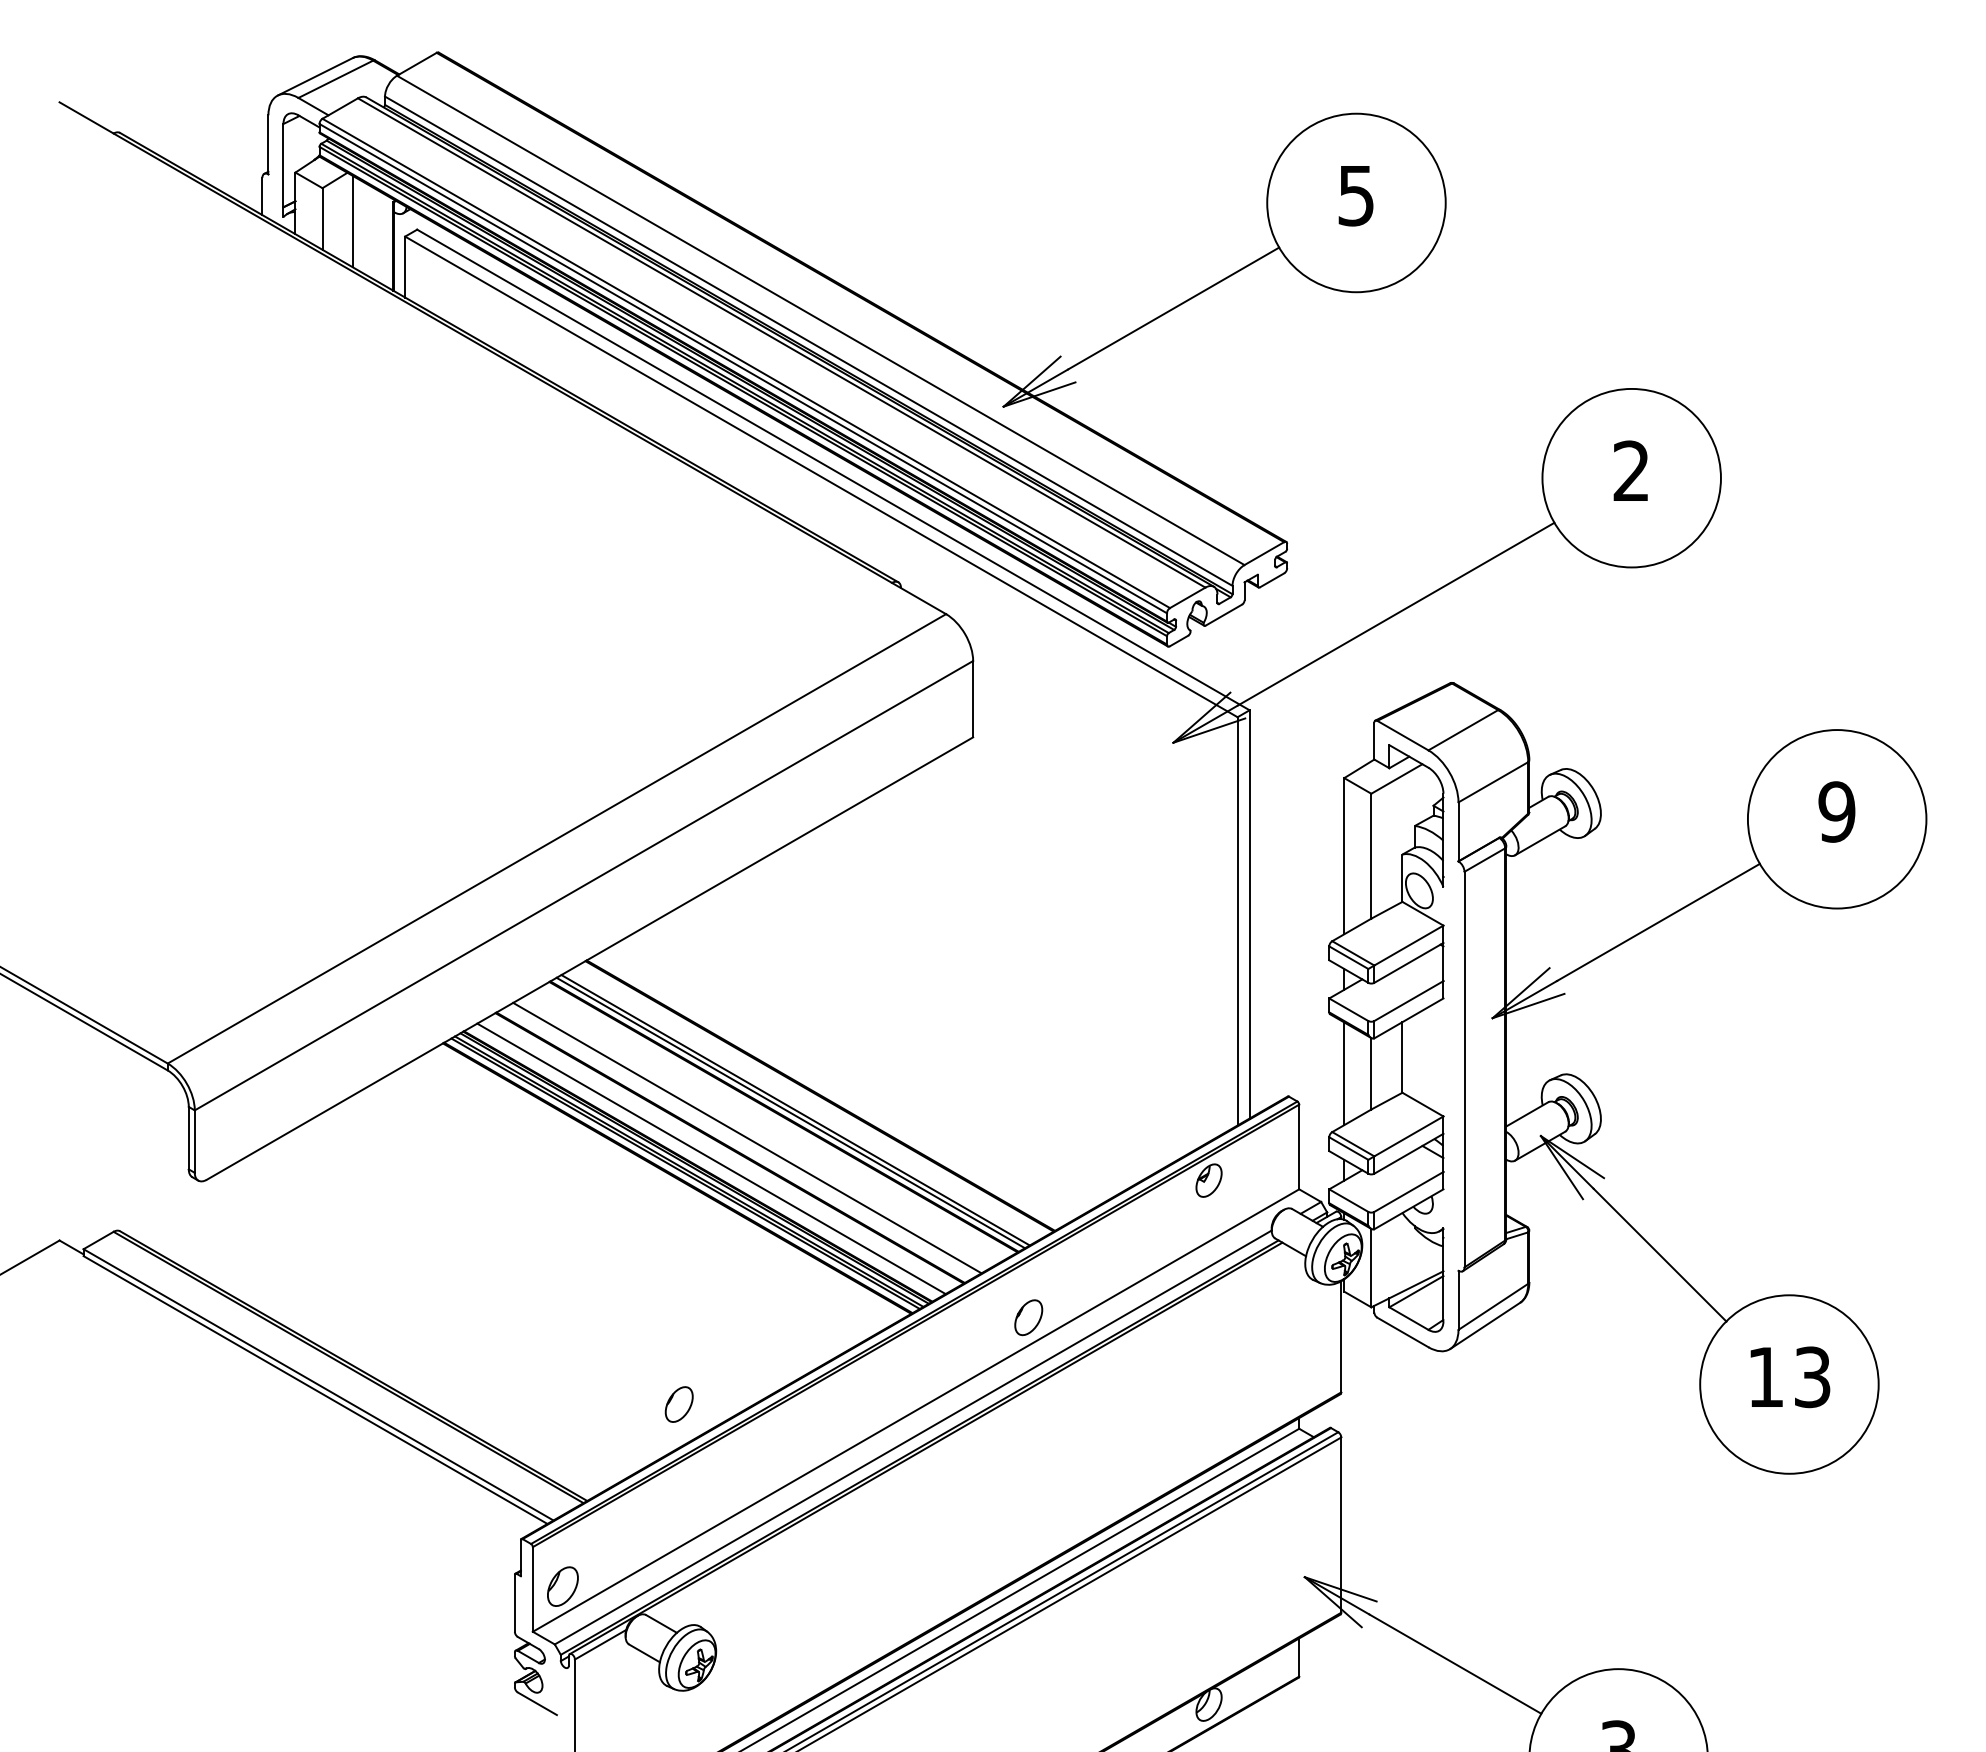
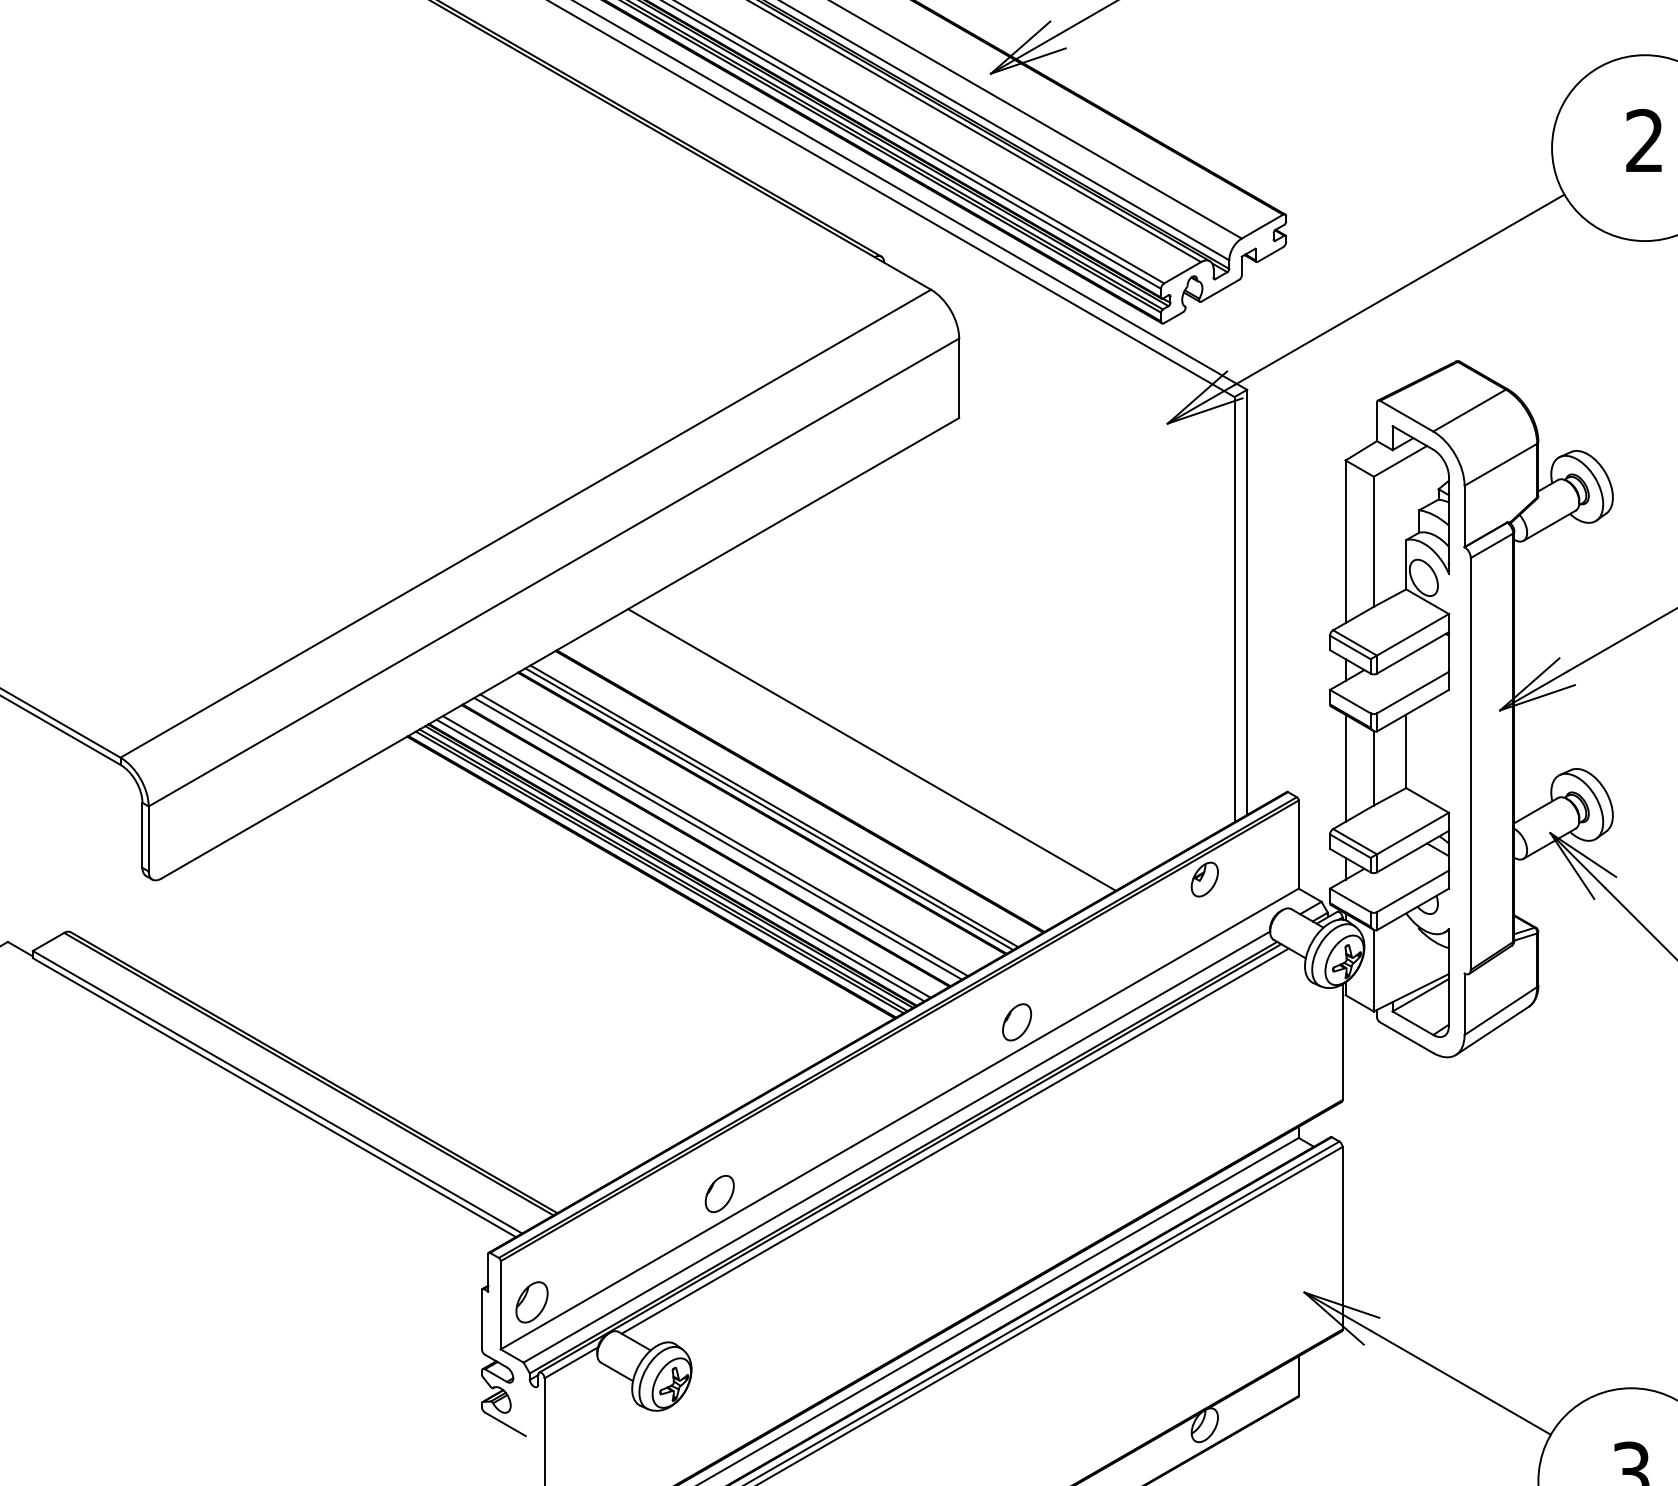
line: (889, 1055) -> (872, 749), added
line: (741, 1141) -> (717, 838), added
line: (705, 1162) -> (680, 860), added
part: (678, 1404) -> (719, 1193), moved
line: (969, 1431) -> (955, 1140), added

